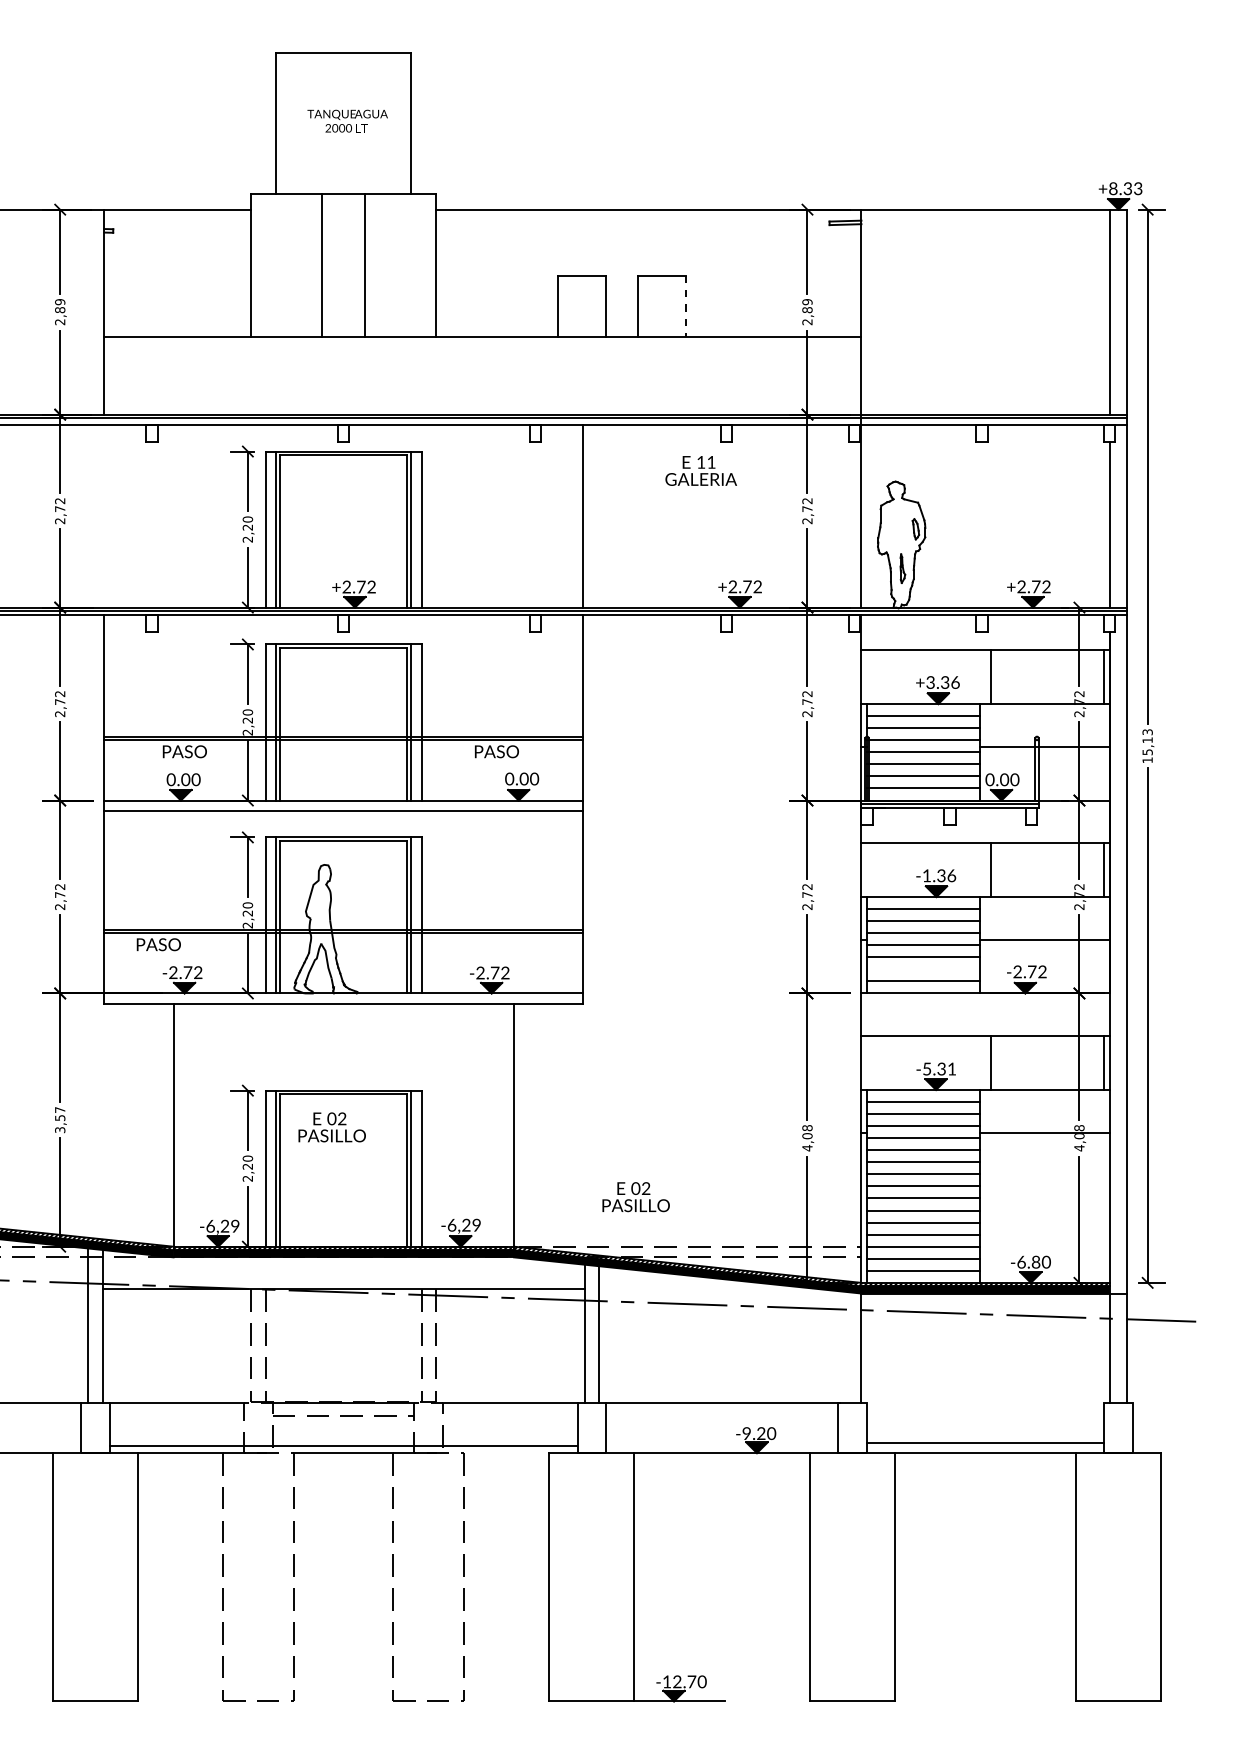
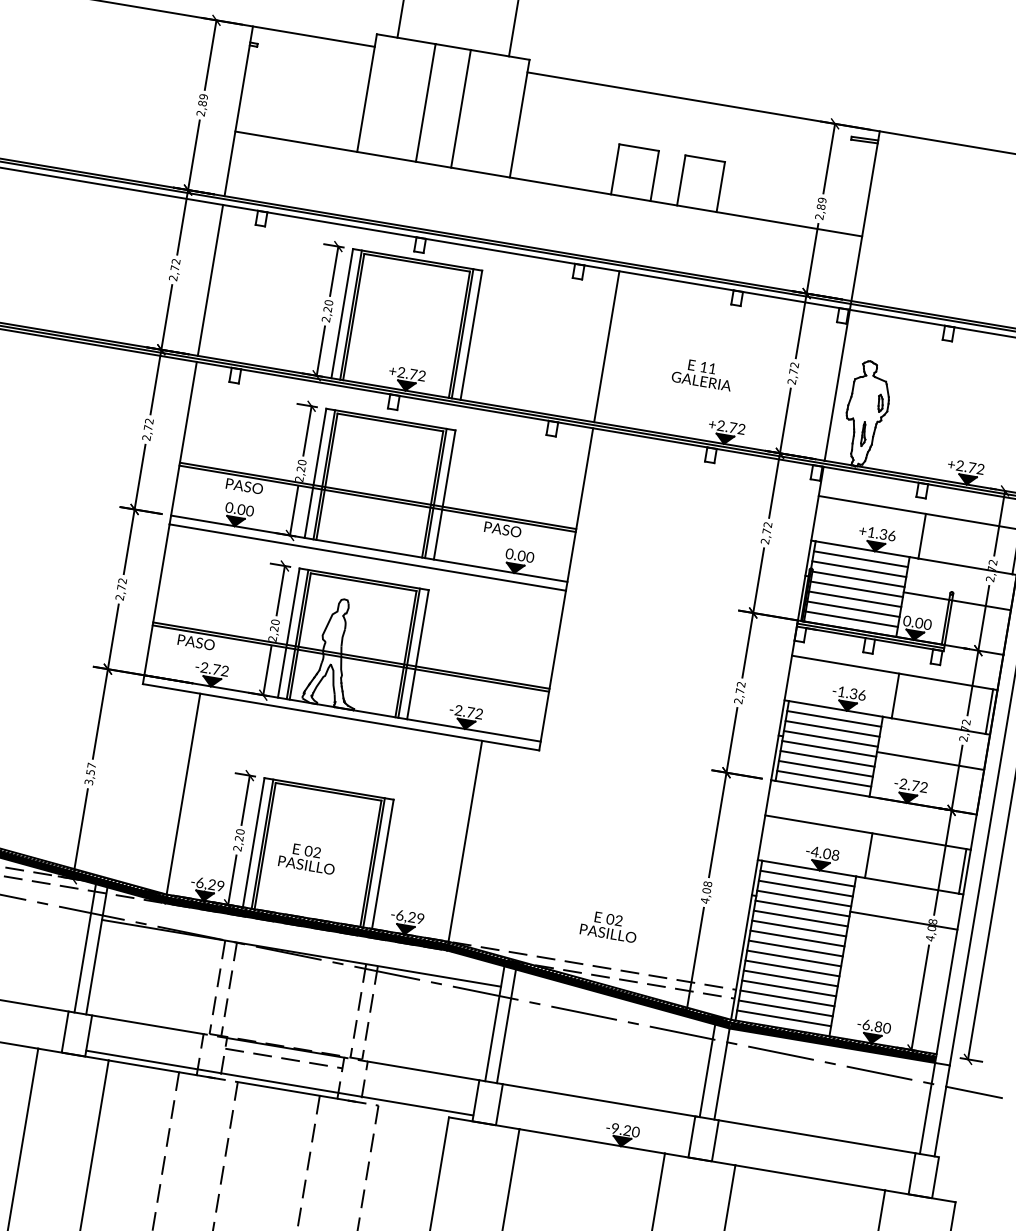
line: (685, 306) -> (720, 187), dashed -> solid
text: (700, 470) -> (702, 373), moved
line: (104, 516) -> (210, 280), added
text: (930, 682) -> (871, 532), +3.36 -> +1.36
line: (923, 969) -> (825, 768), added
text: (939, 1068) -> (825, 853), -5.31 -> -4.08
text: (331, 1127) -> (307, 858), moved
text: (635, 1197) -> (608, 926), moved
line: (843, 1347) -> (707, 1070), added
line: (985, 1443) -> (817, 1136), moved

